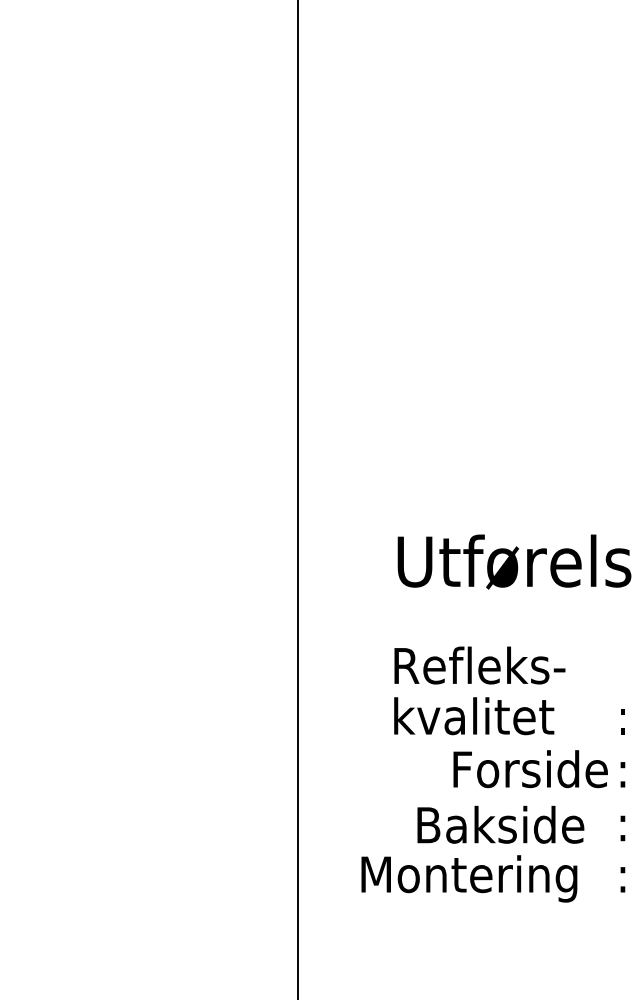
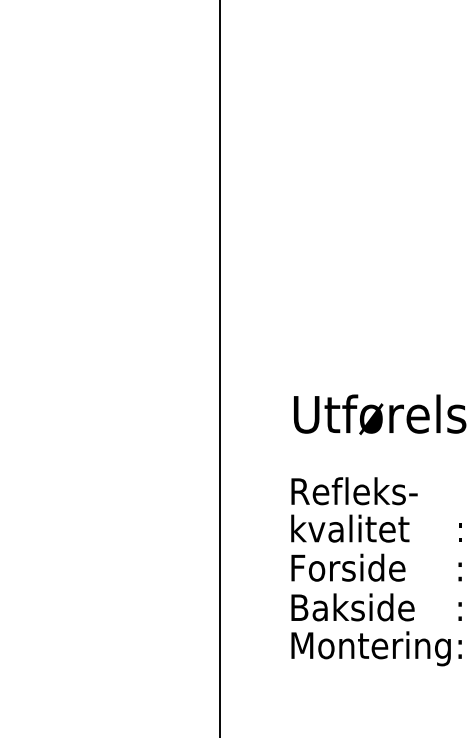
text: (530, 769) -> (348, 568), moved
text: (500, 824) -> (352, 607), moved
text: (469, 878) -> (371, 648), moved

